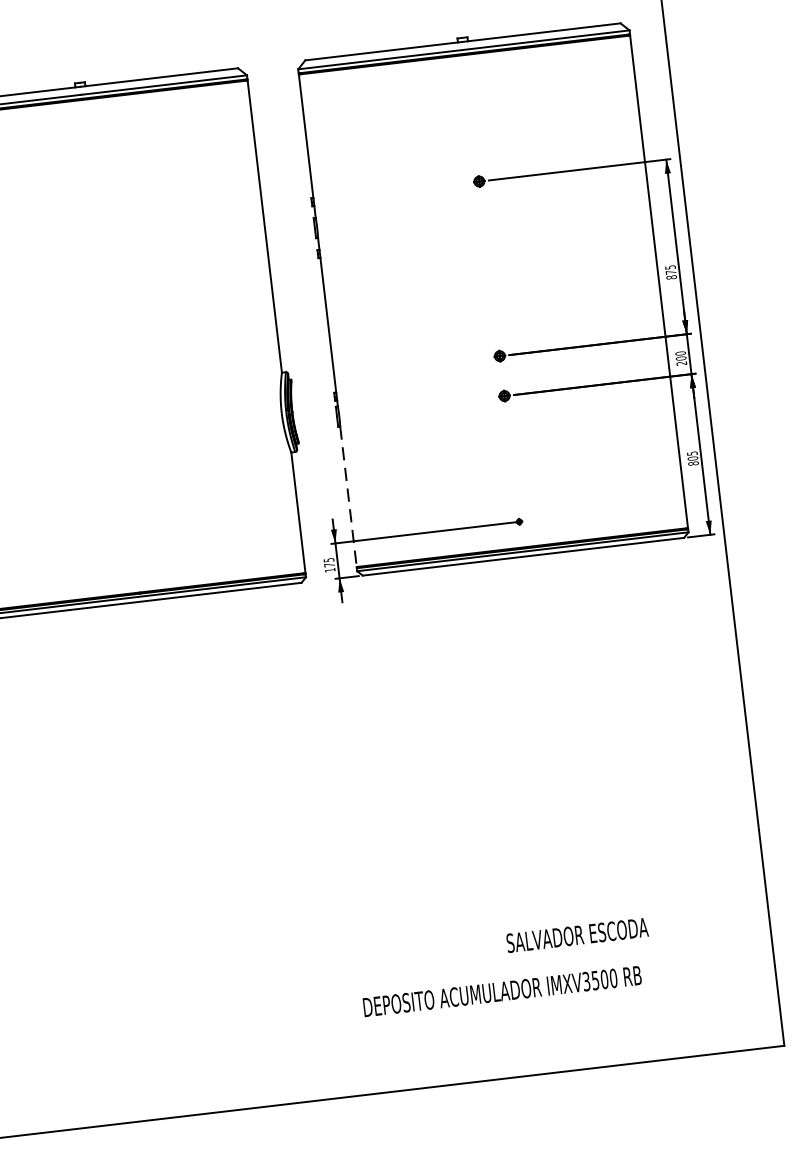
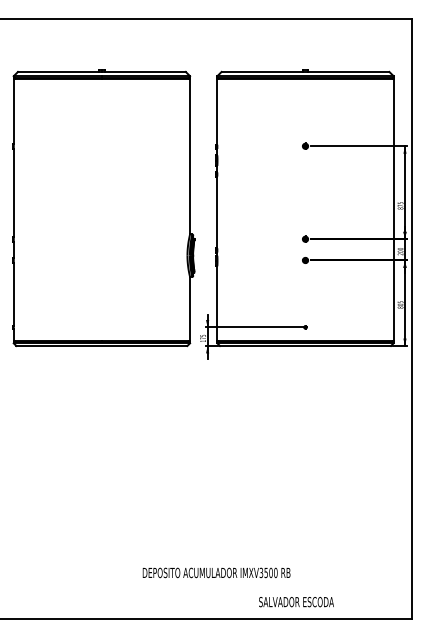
line: (348, 498) -> (217, 304), dashed -> solid
text: (577, 936) -> (296, 602), moved
text: (502, 990) -> (216, 572), moved

